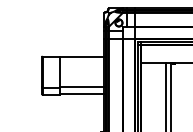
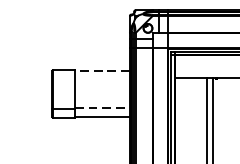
line: (81, 57) -> (101, 71), solid -> dashed
line: (82, 87) -> (102, 108), solid -> dashed

